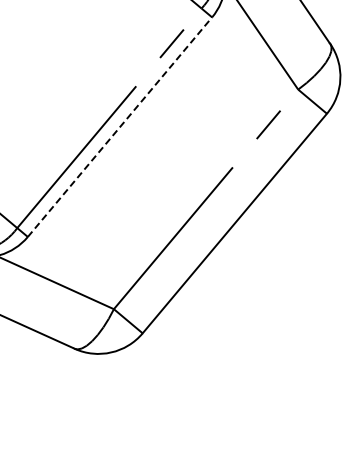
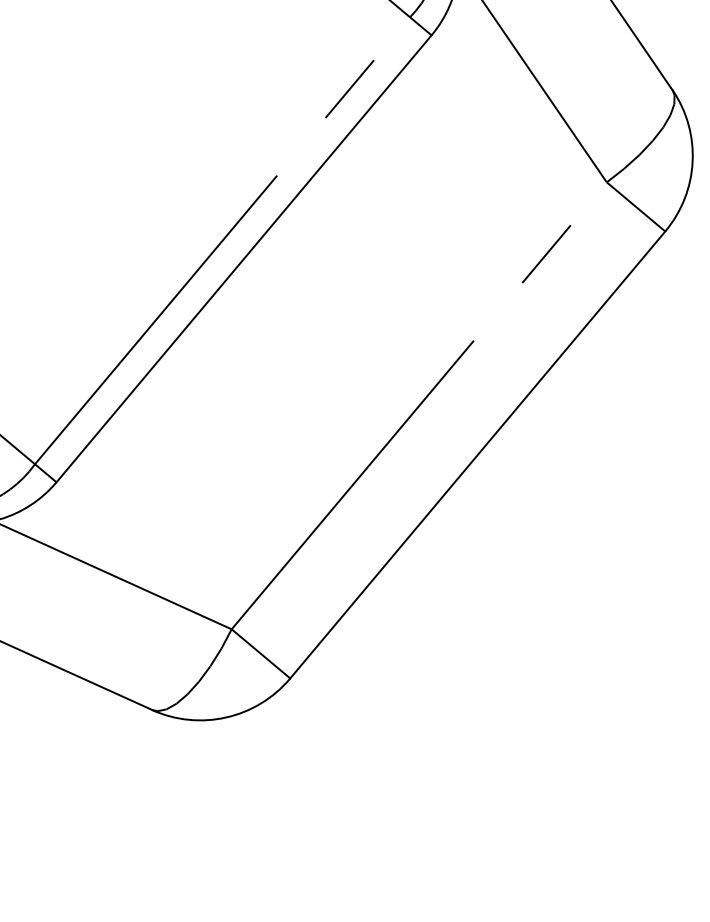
line: (120, 126) -> (245, 257), dashed -> solid

